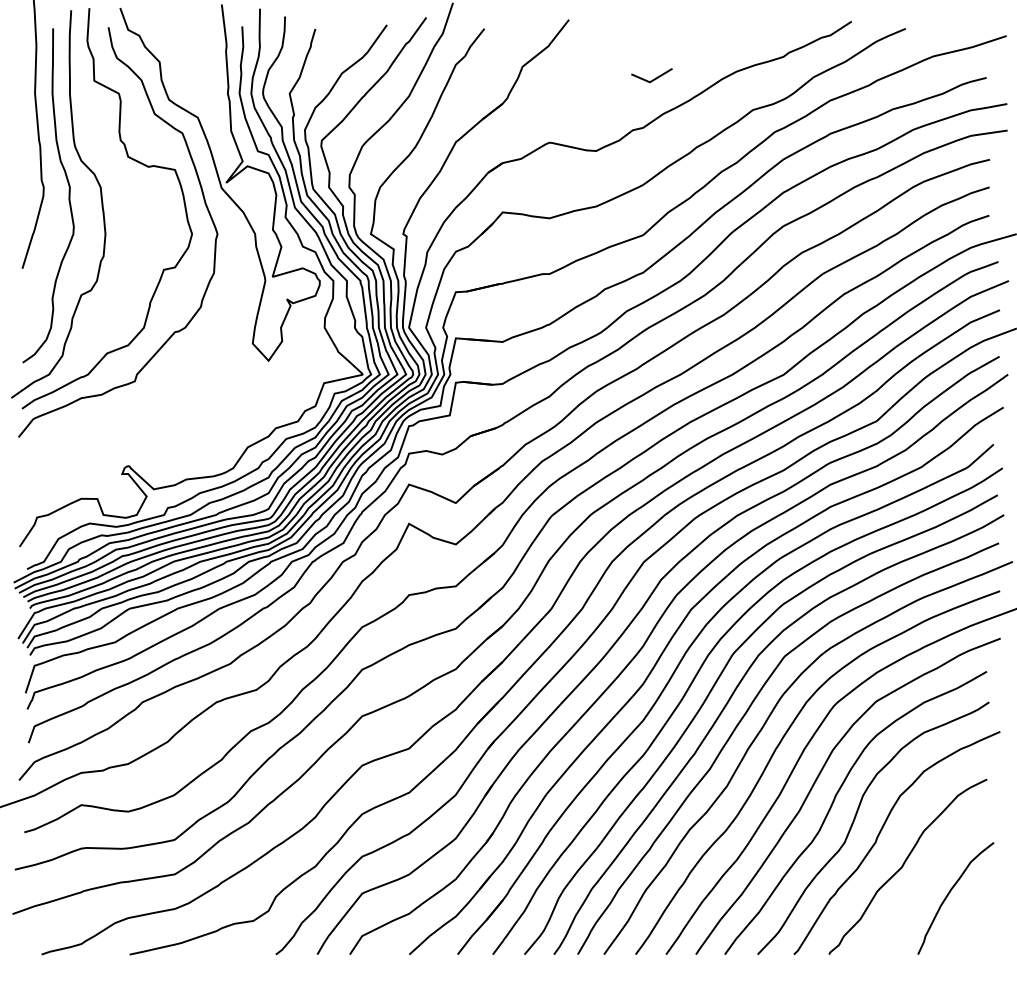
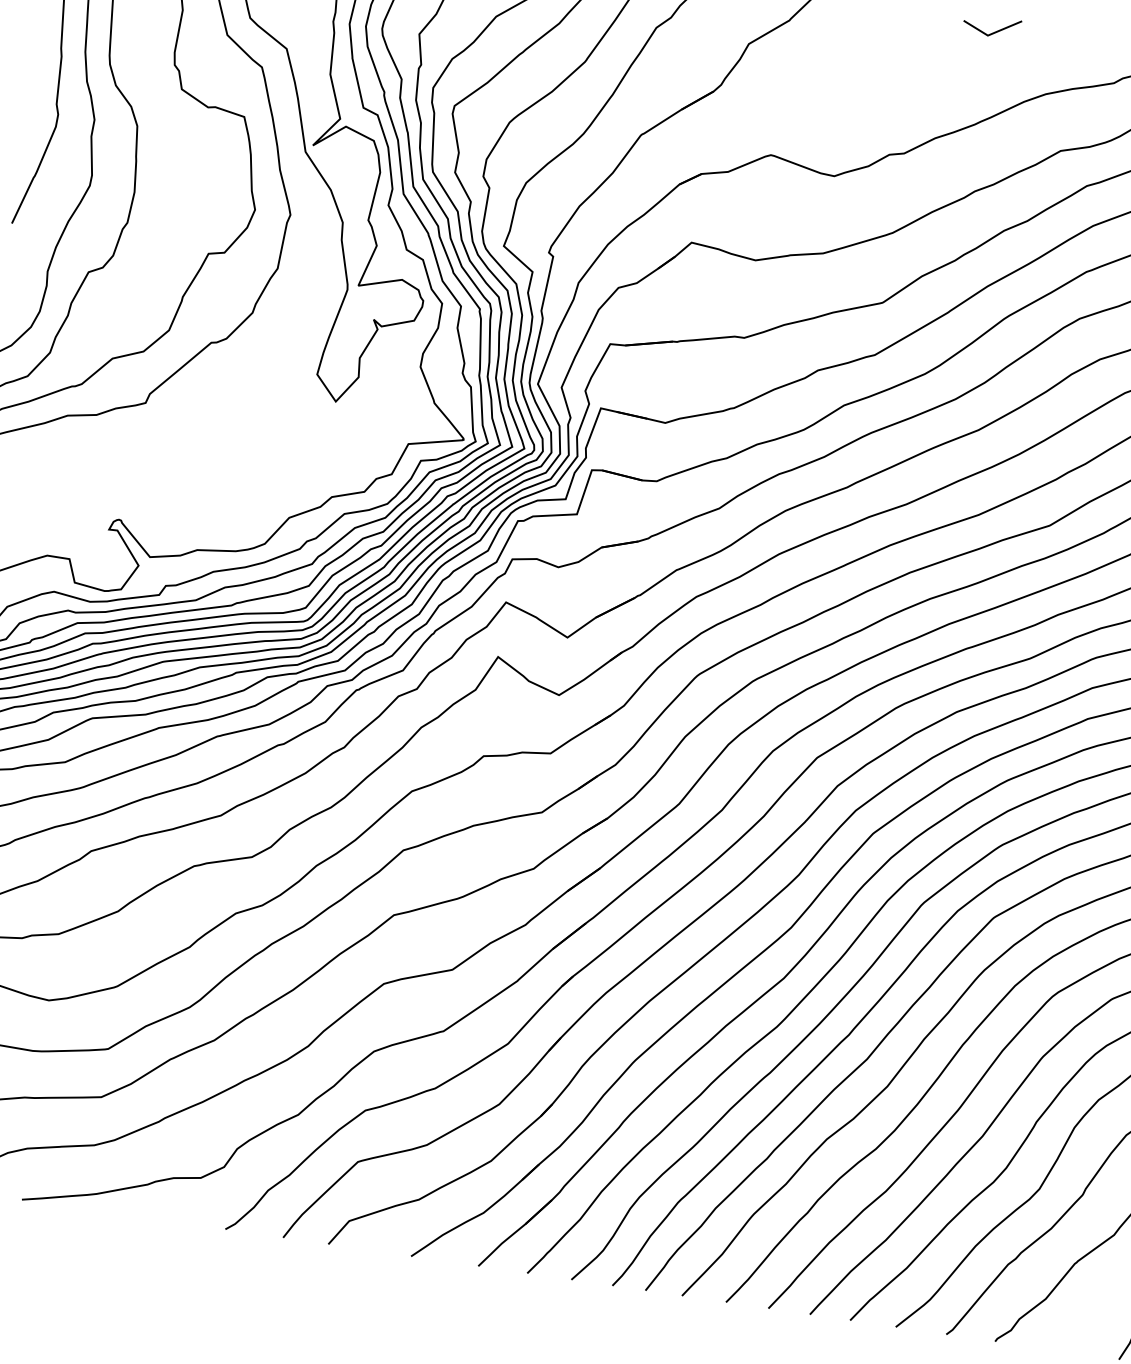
line: (652, 79) -> (992, 32), moved

